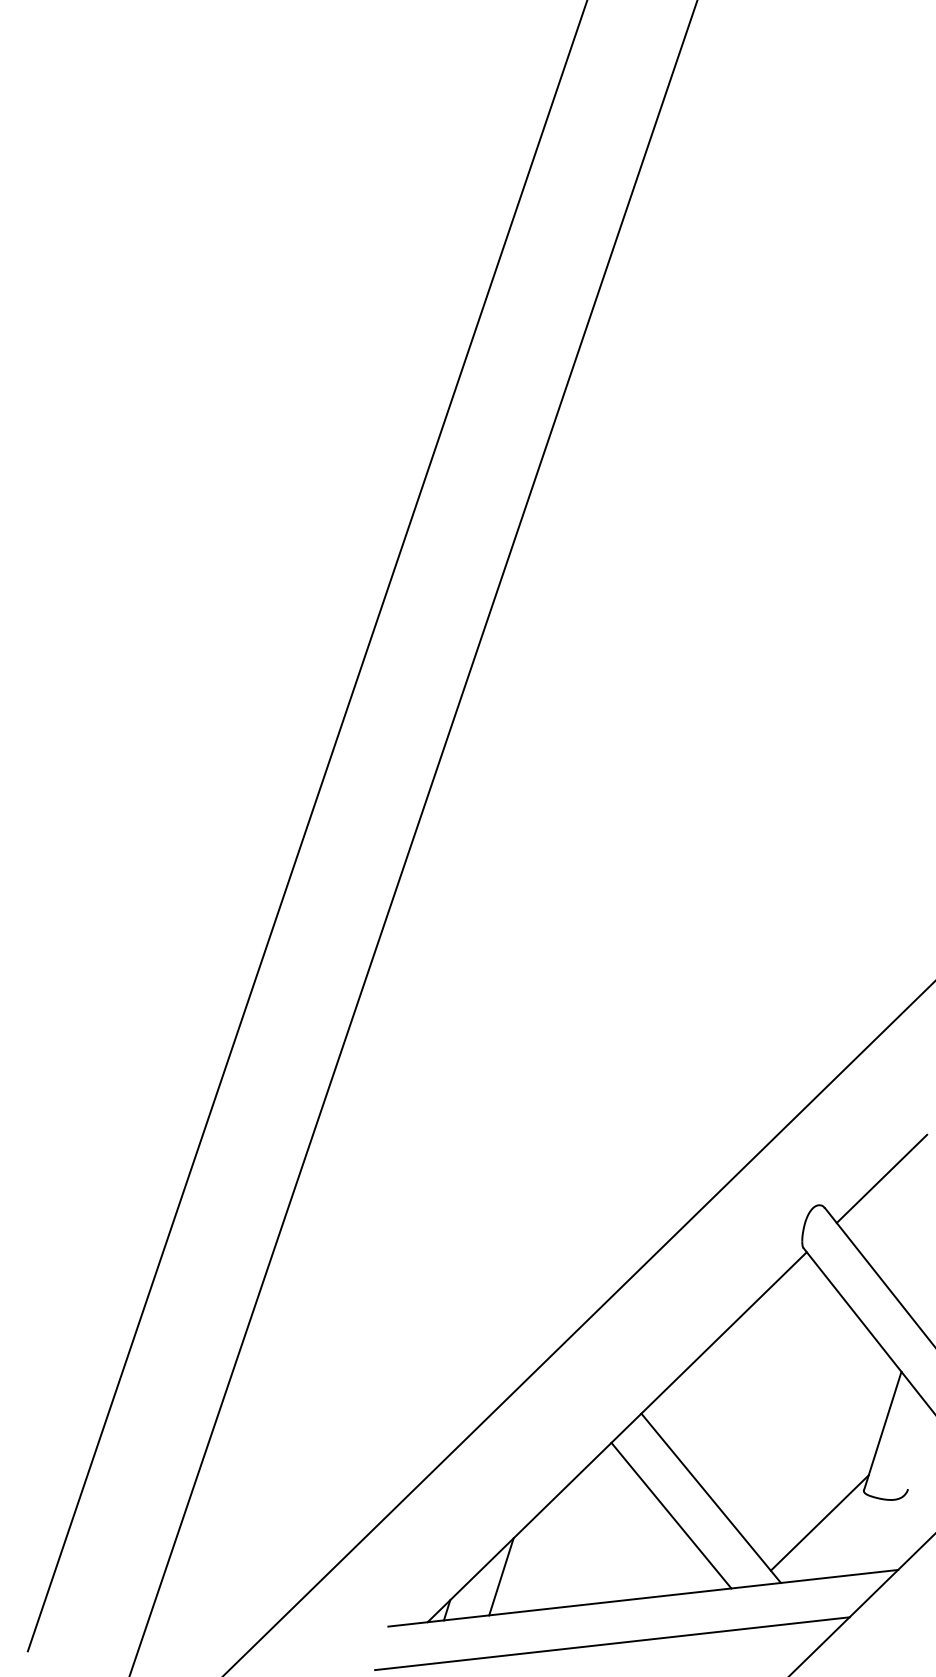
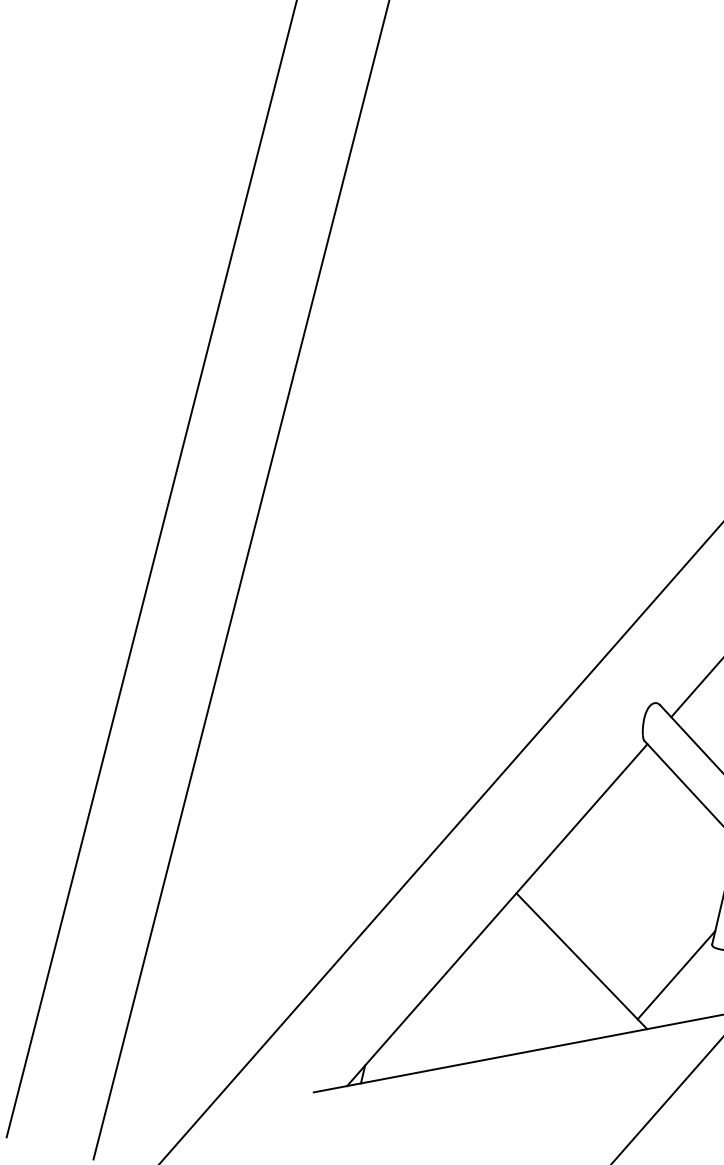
line: (671, 1515) -> (548, 978), removed
line: (501, 1576) -> (407, 1042), removed
line: (612, 1643) -> (506, 1092), removed

